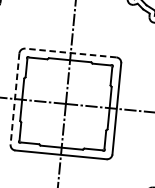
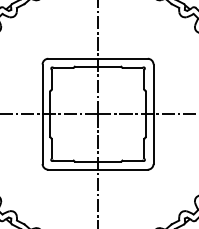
line: (71, 52) -> (98, 58), dashed -> solid
line: (14, 99) -> (42, 114), dashed -> solid

